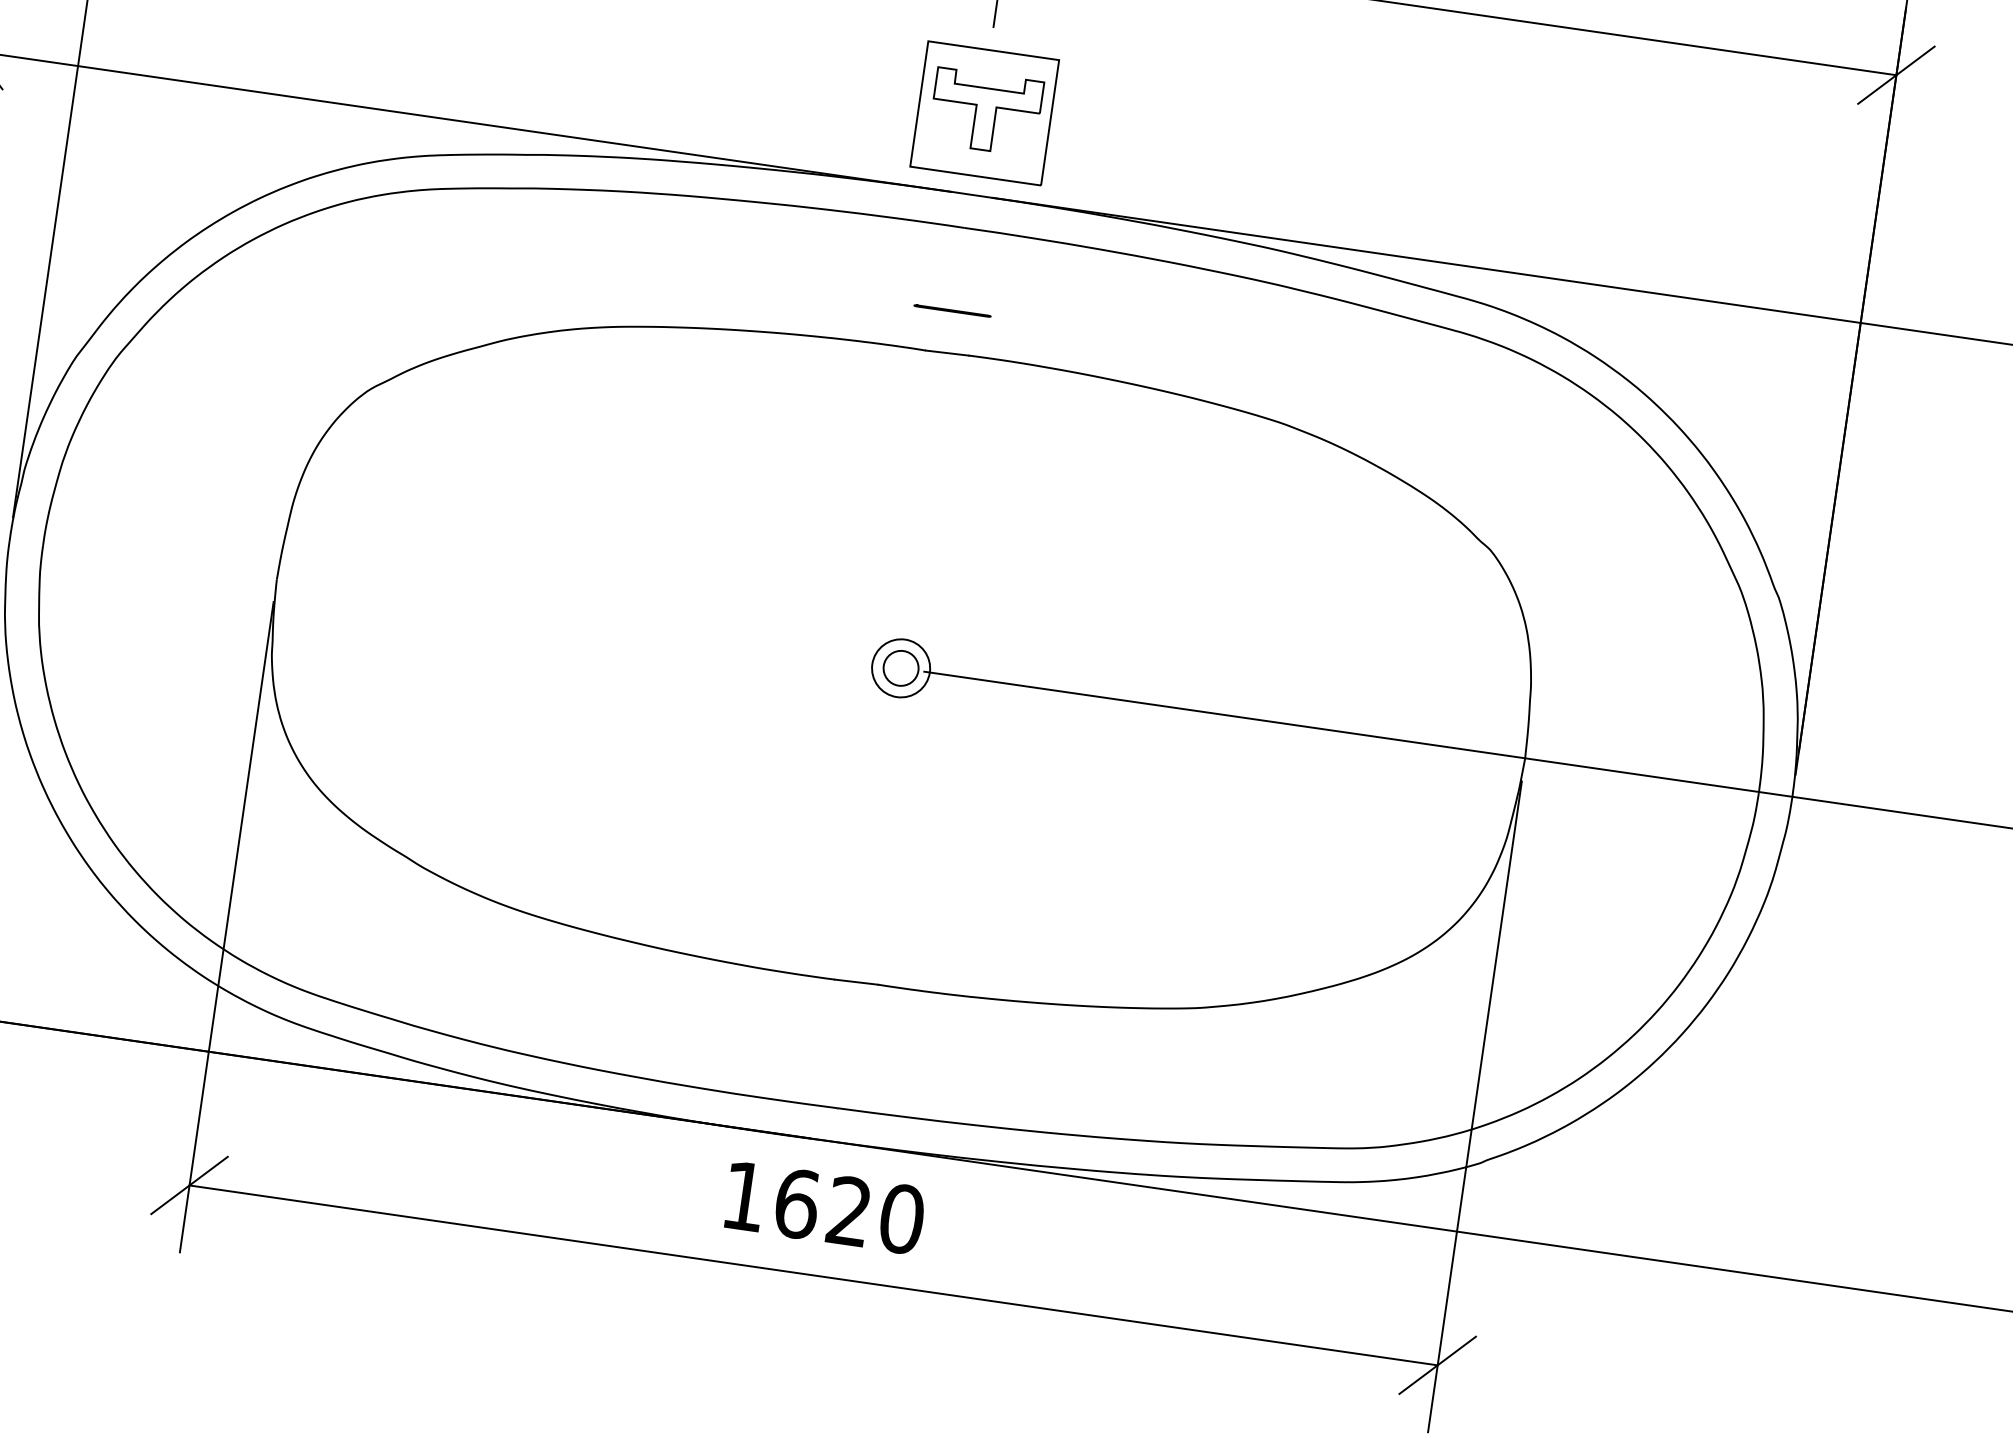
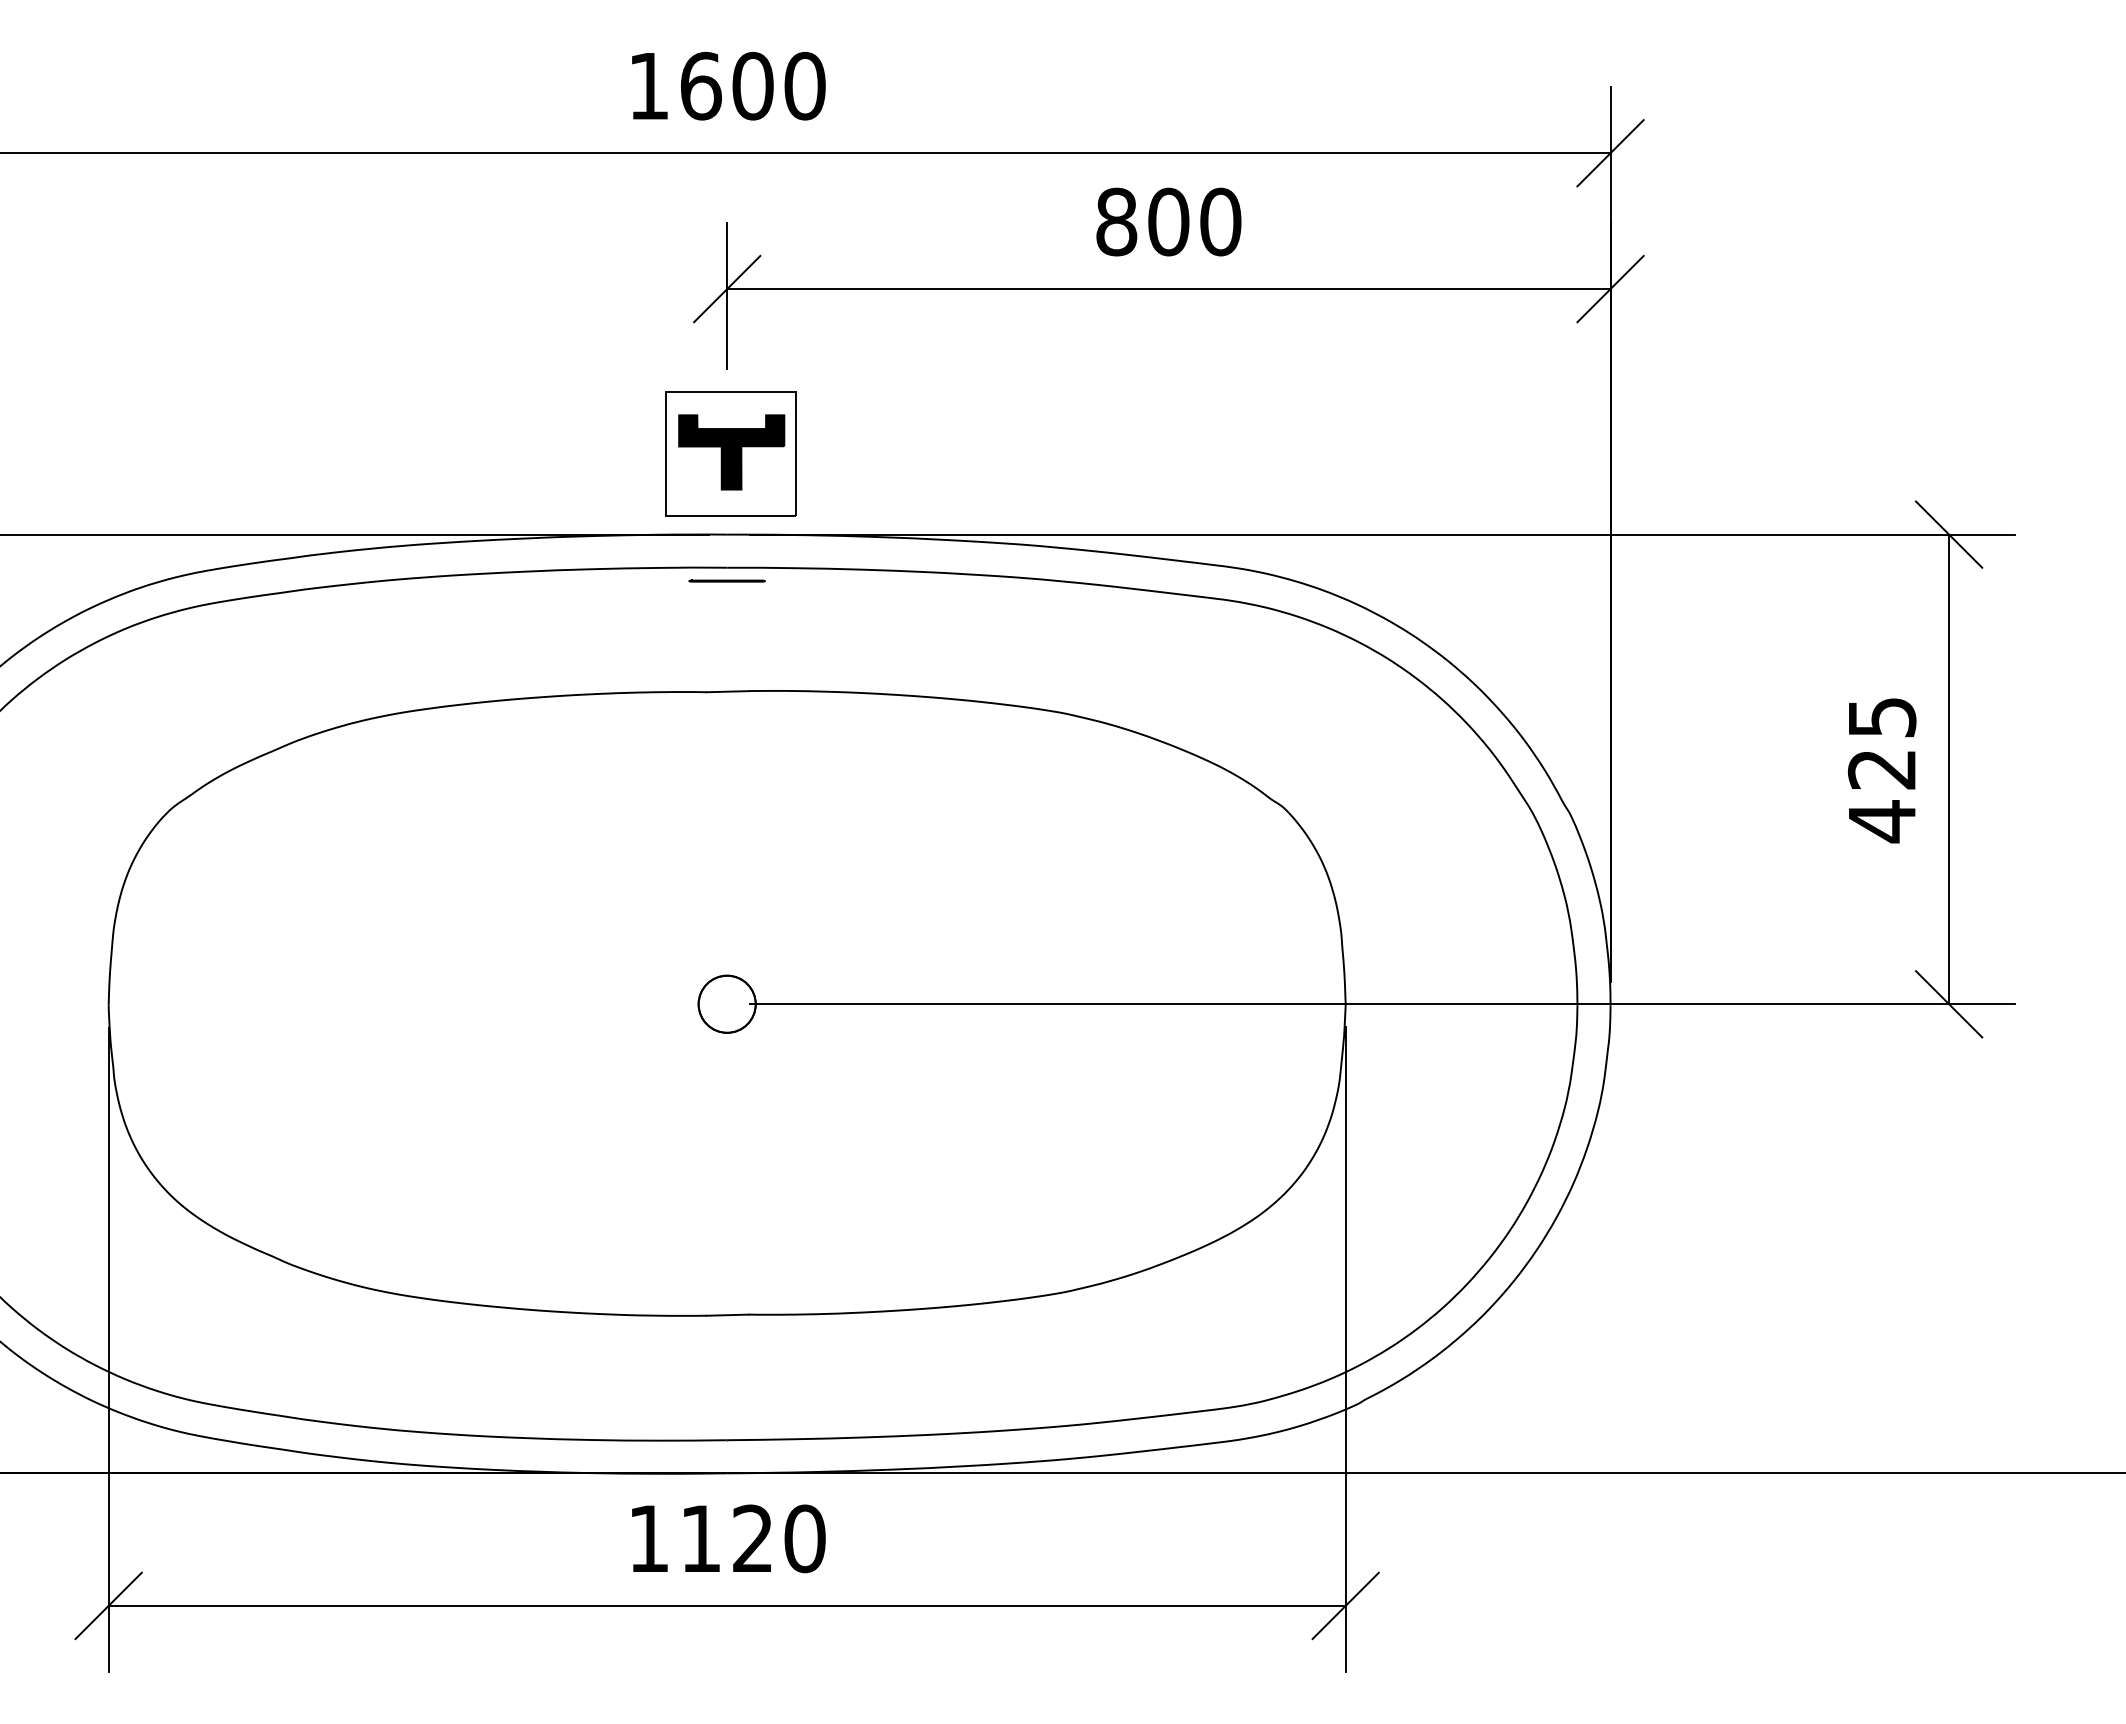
fill: (985, 112) -> (731, 452), added
line: (951, 310) -> (726, 580), moved
circle: (900, 667) -> (726, 1003), size x1.67
text: (797, 1203) -> (701, 1538), 1620 -> 1120

